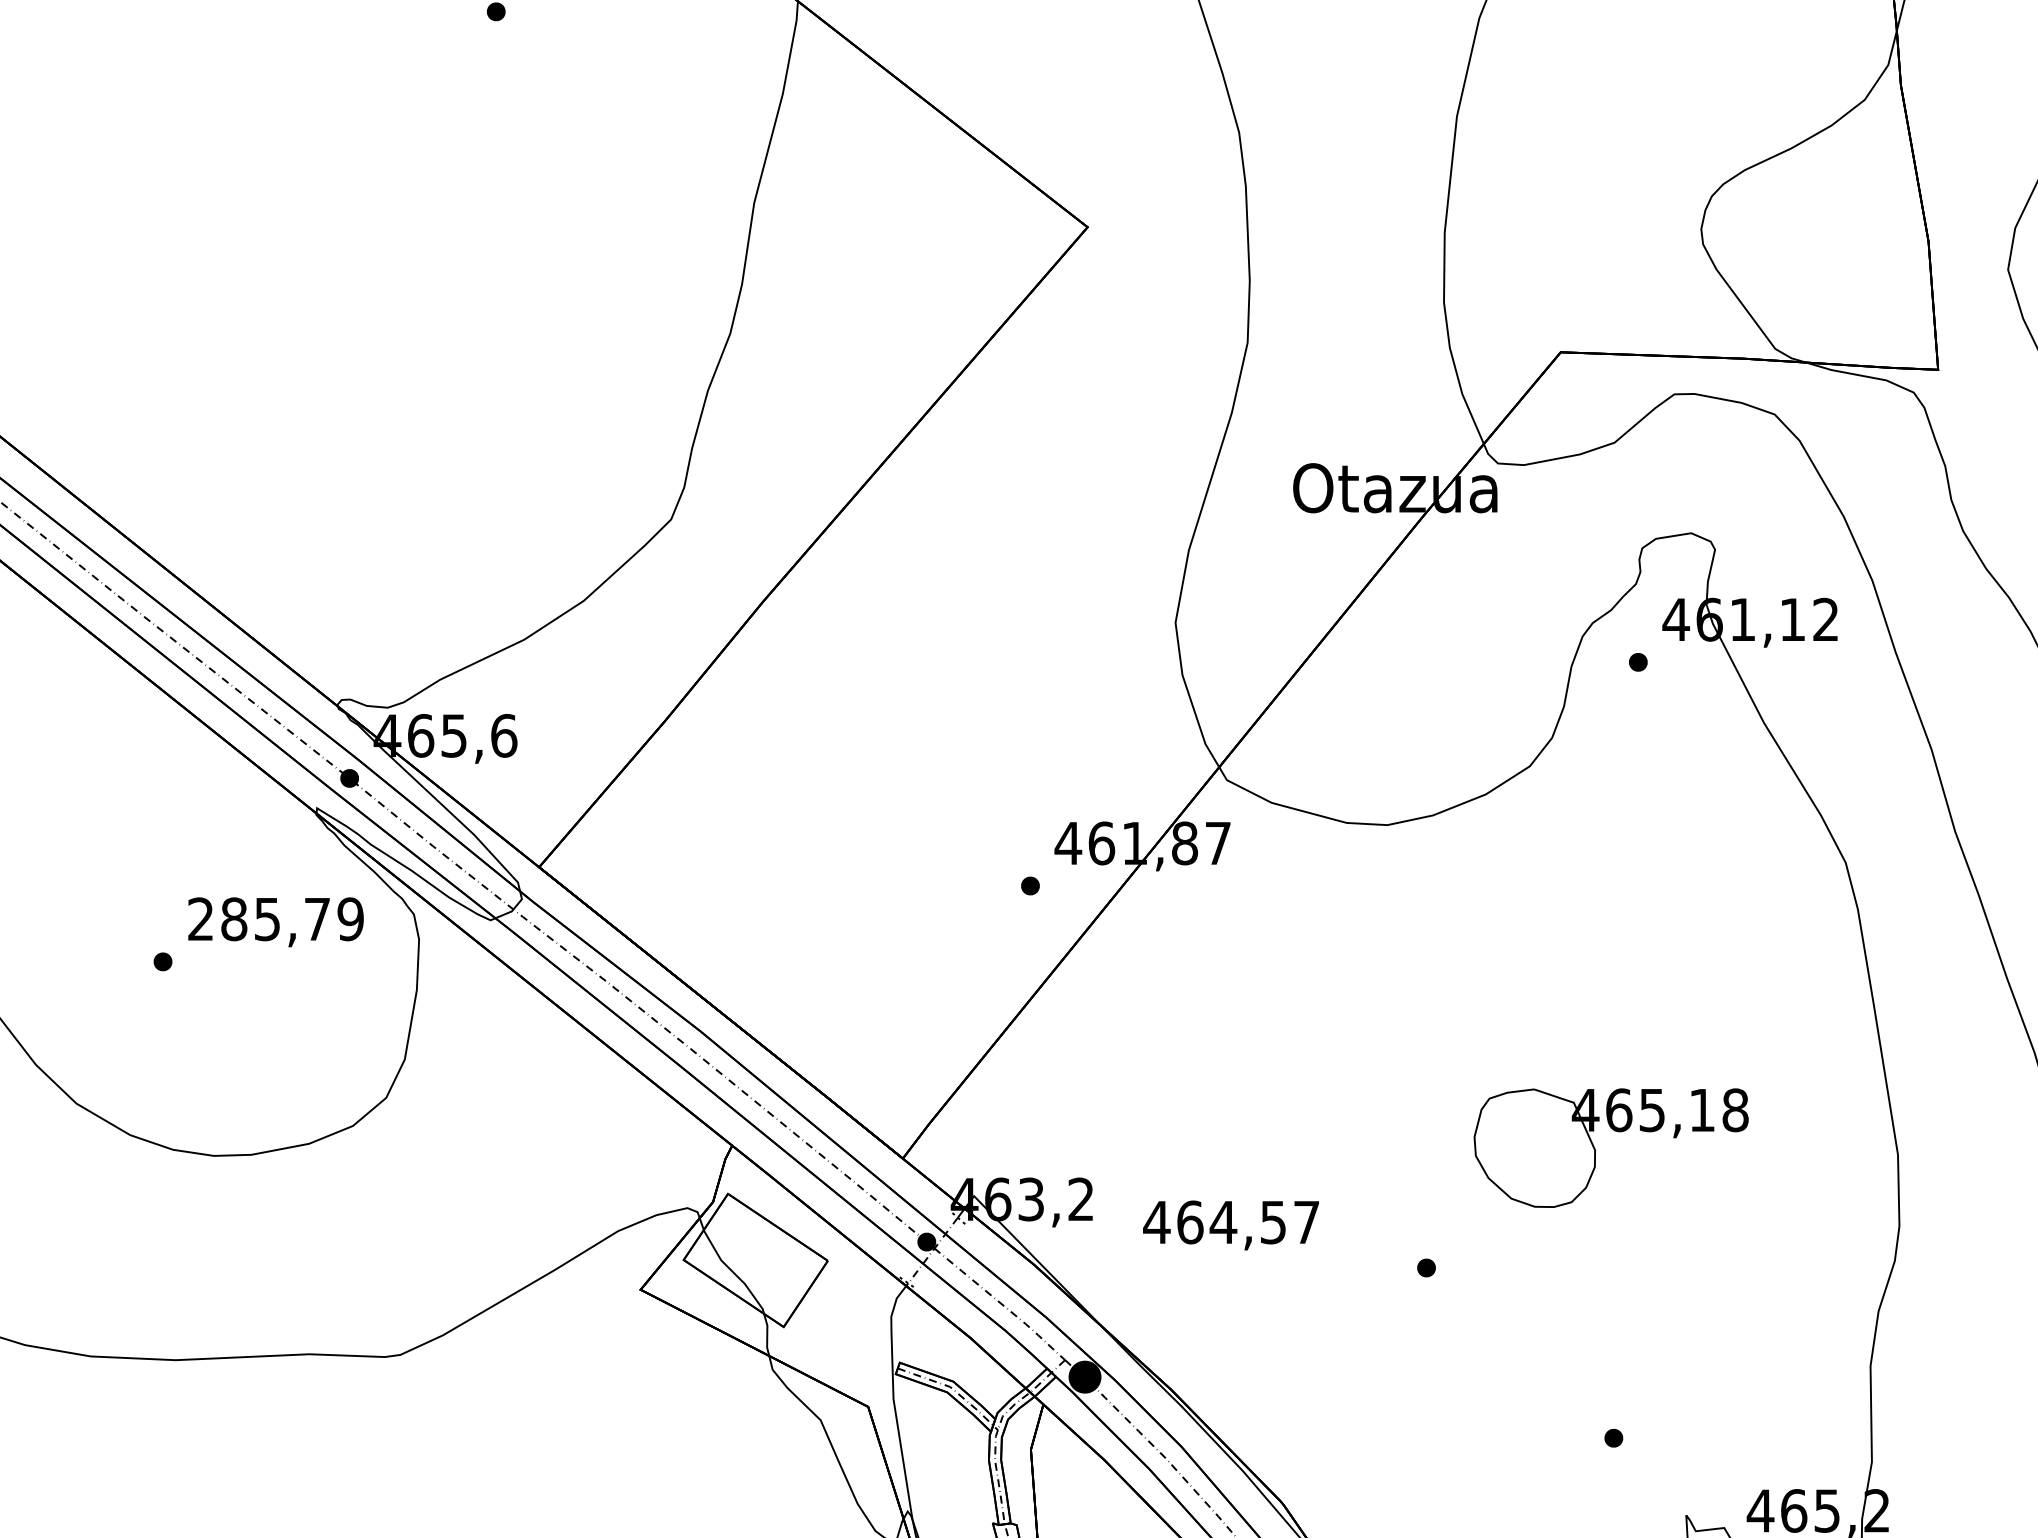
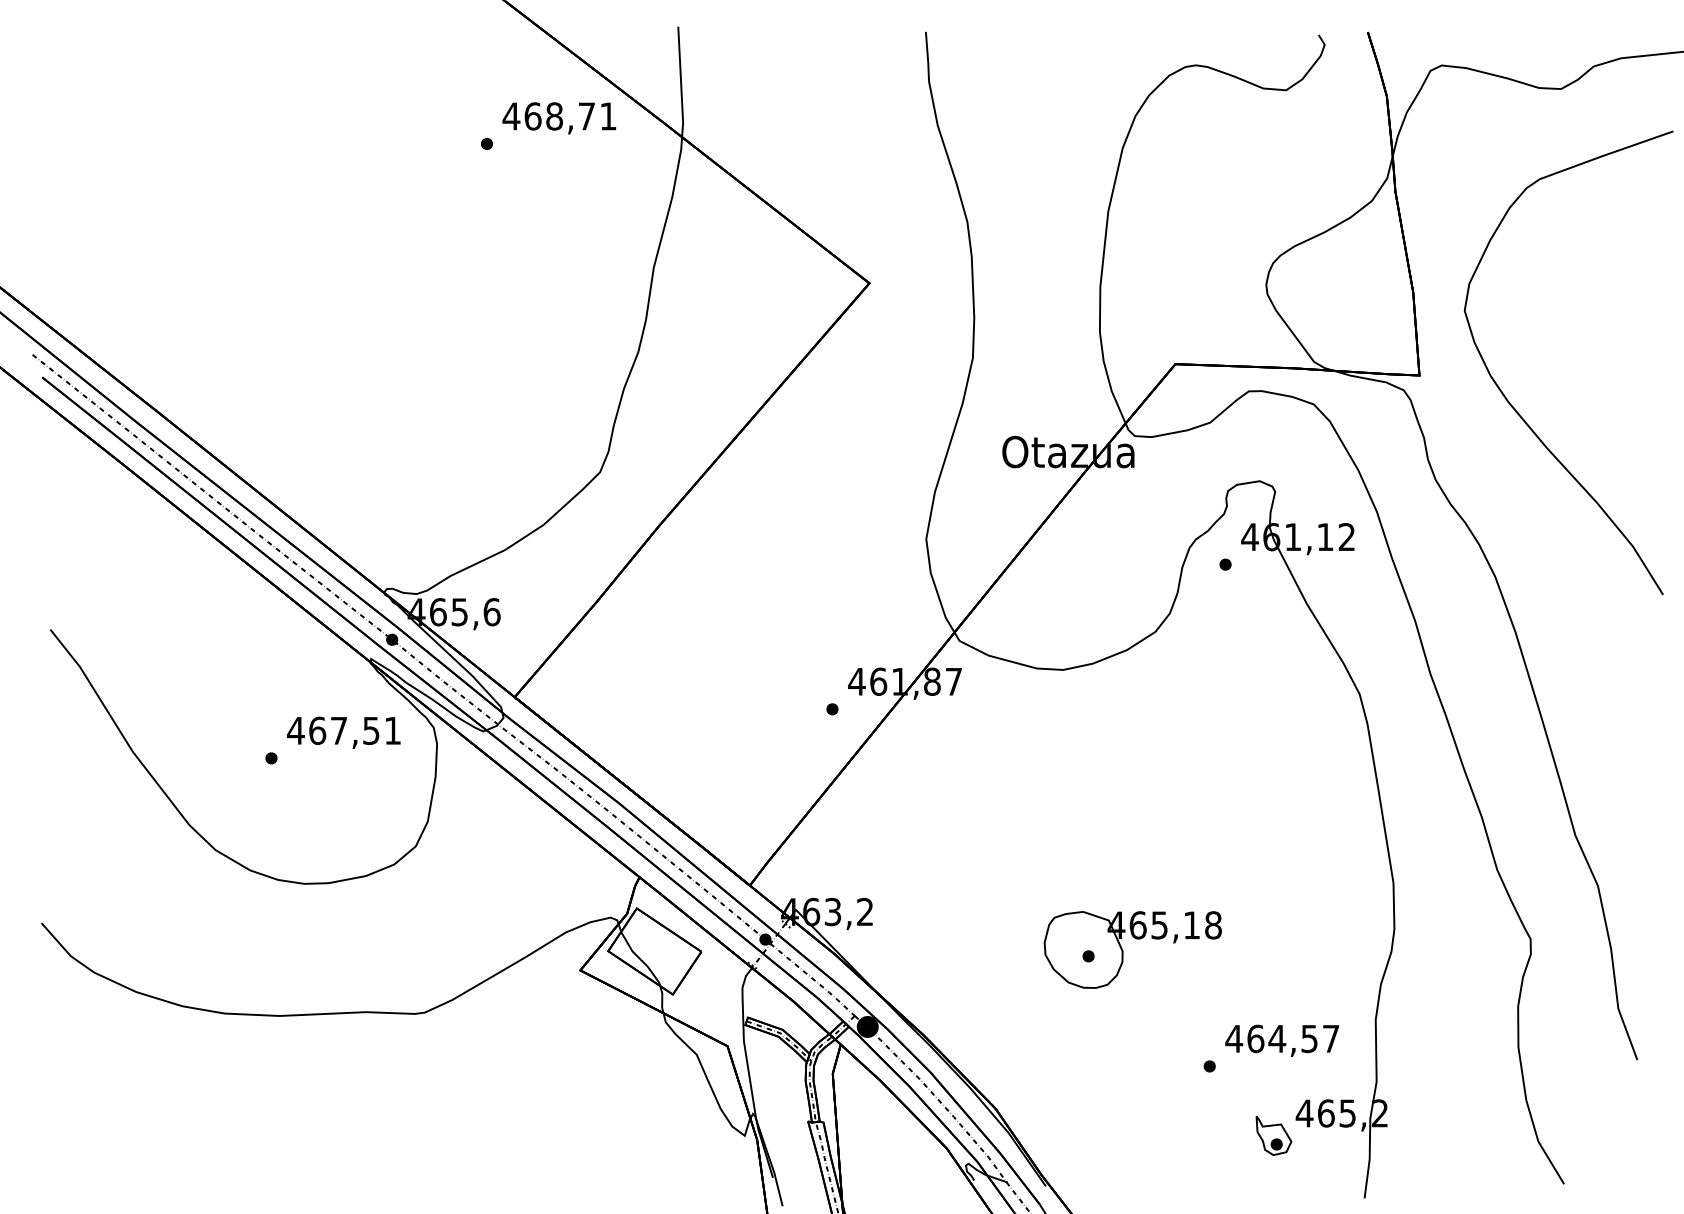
text: (275, 918) -> (344, 730), 285,79 -> 467,51
part: (1596, 1149) -> (1123, 950), moved
text: (1229, 1224) -> (1281, 1040), moved

